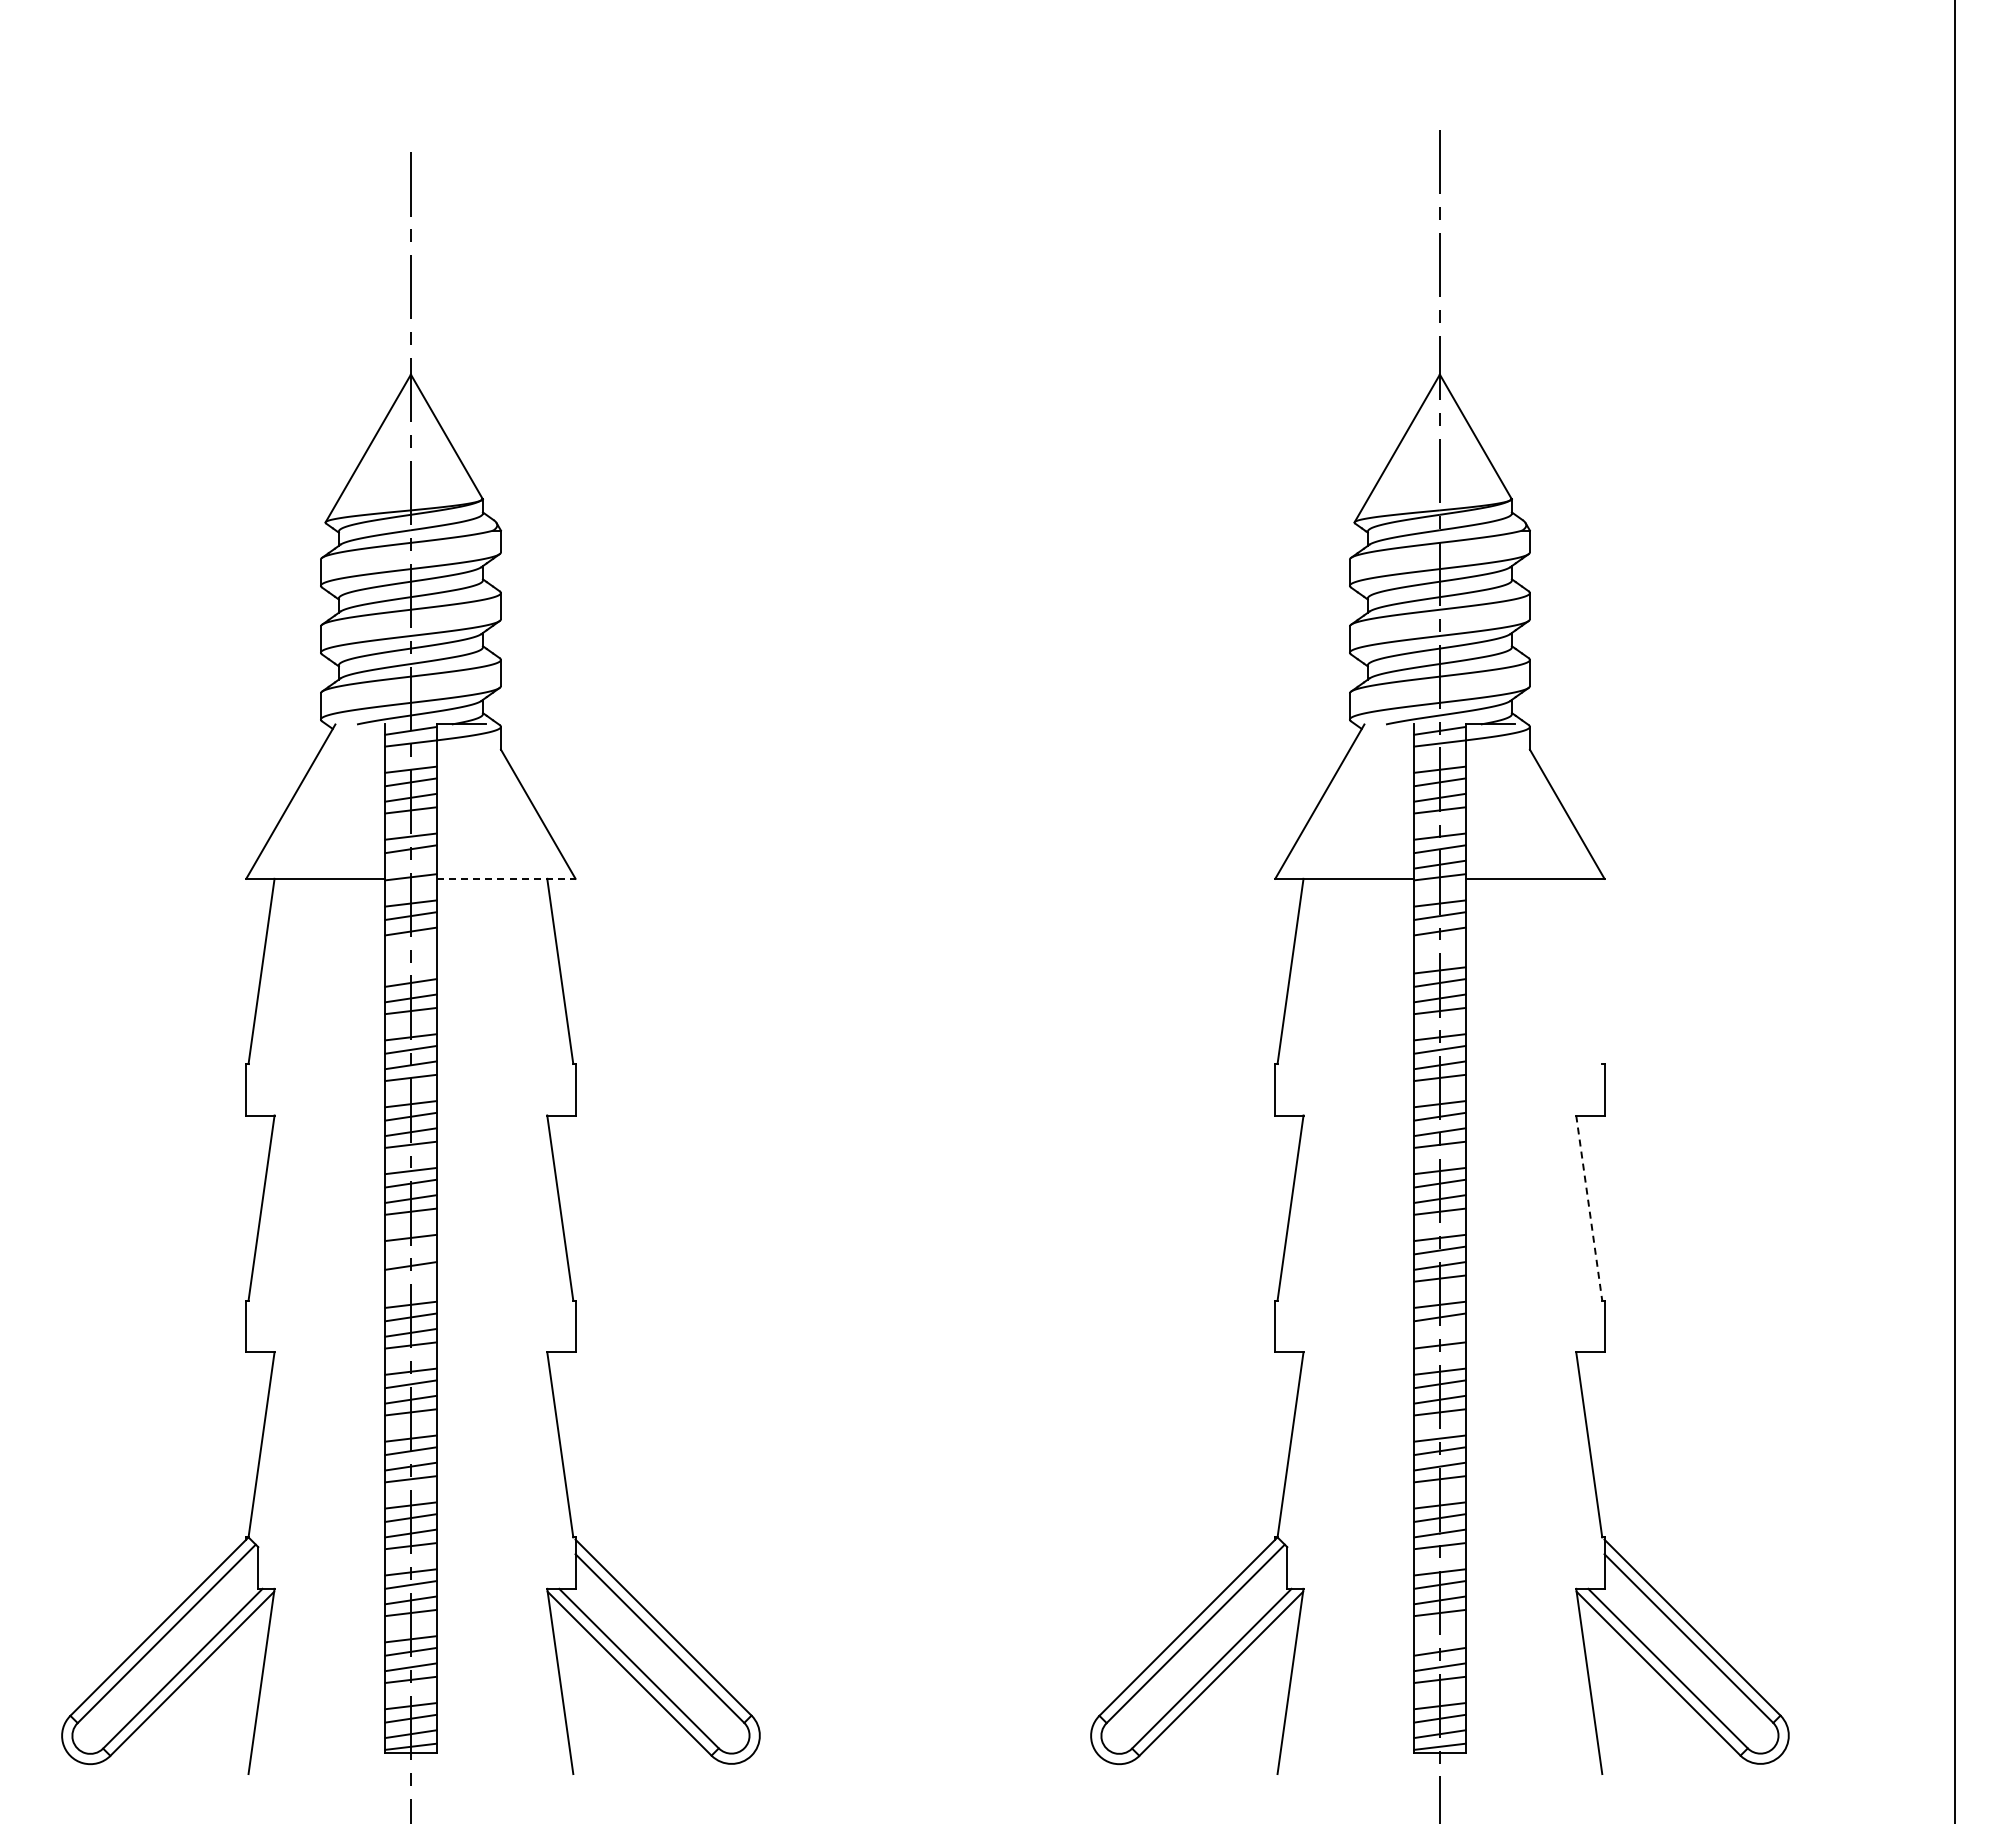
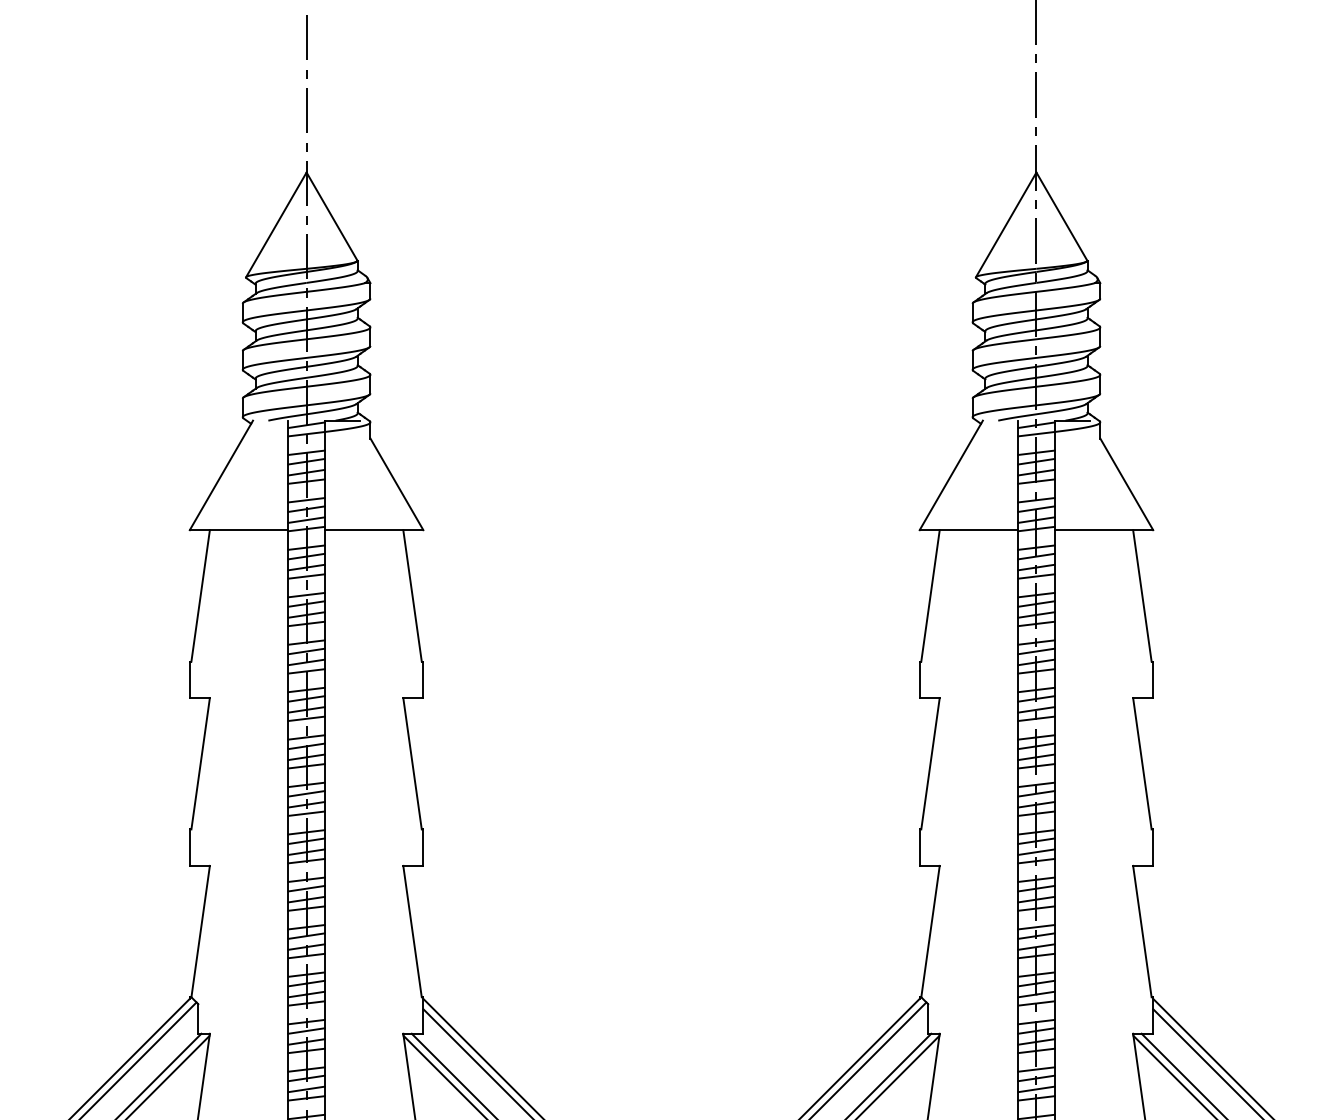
line: (410, 864) -> (306, 519), added
line: (506, 878) -> (374, 529), dashed -> solid
line: (410, 944) -> (306, 576), added
line: (1439, 944) -> (1036, 576), added
line: (410, 970) -> (306, 595), added
line: (1589, 971) -> (1142, 595), added
line: (1589, 1208) -> (1142, 763), dashed -> solid
line: (410, 1250) -> (306, 793), added
line: (410, 1278) -> (306, 813), added
line: (1439, 1332) -> (1036, 851), added
line: (1439, 1639) -> (1036, 1069), added

